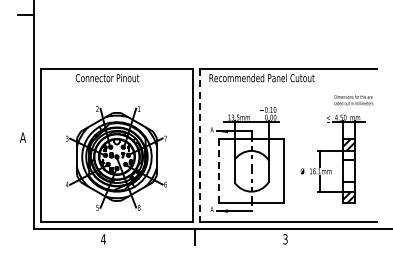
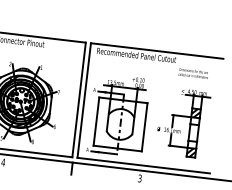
text: (353, 100) -> (193, 73), moved
line: (200, 146) -> (84, 101), dashed -> solid
line: (219, 171) -> (96, 121), dashed -> solid

